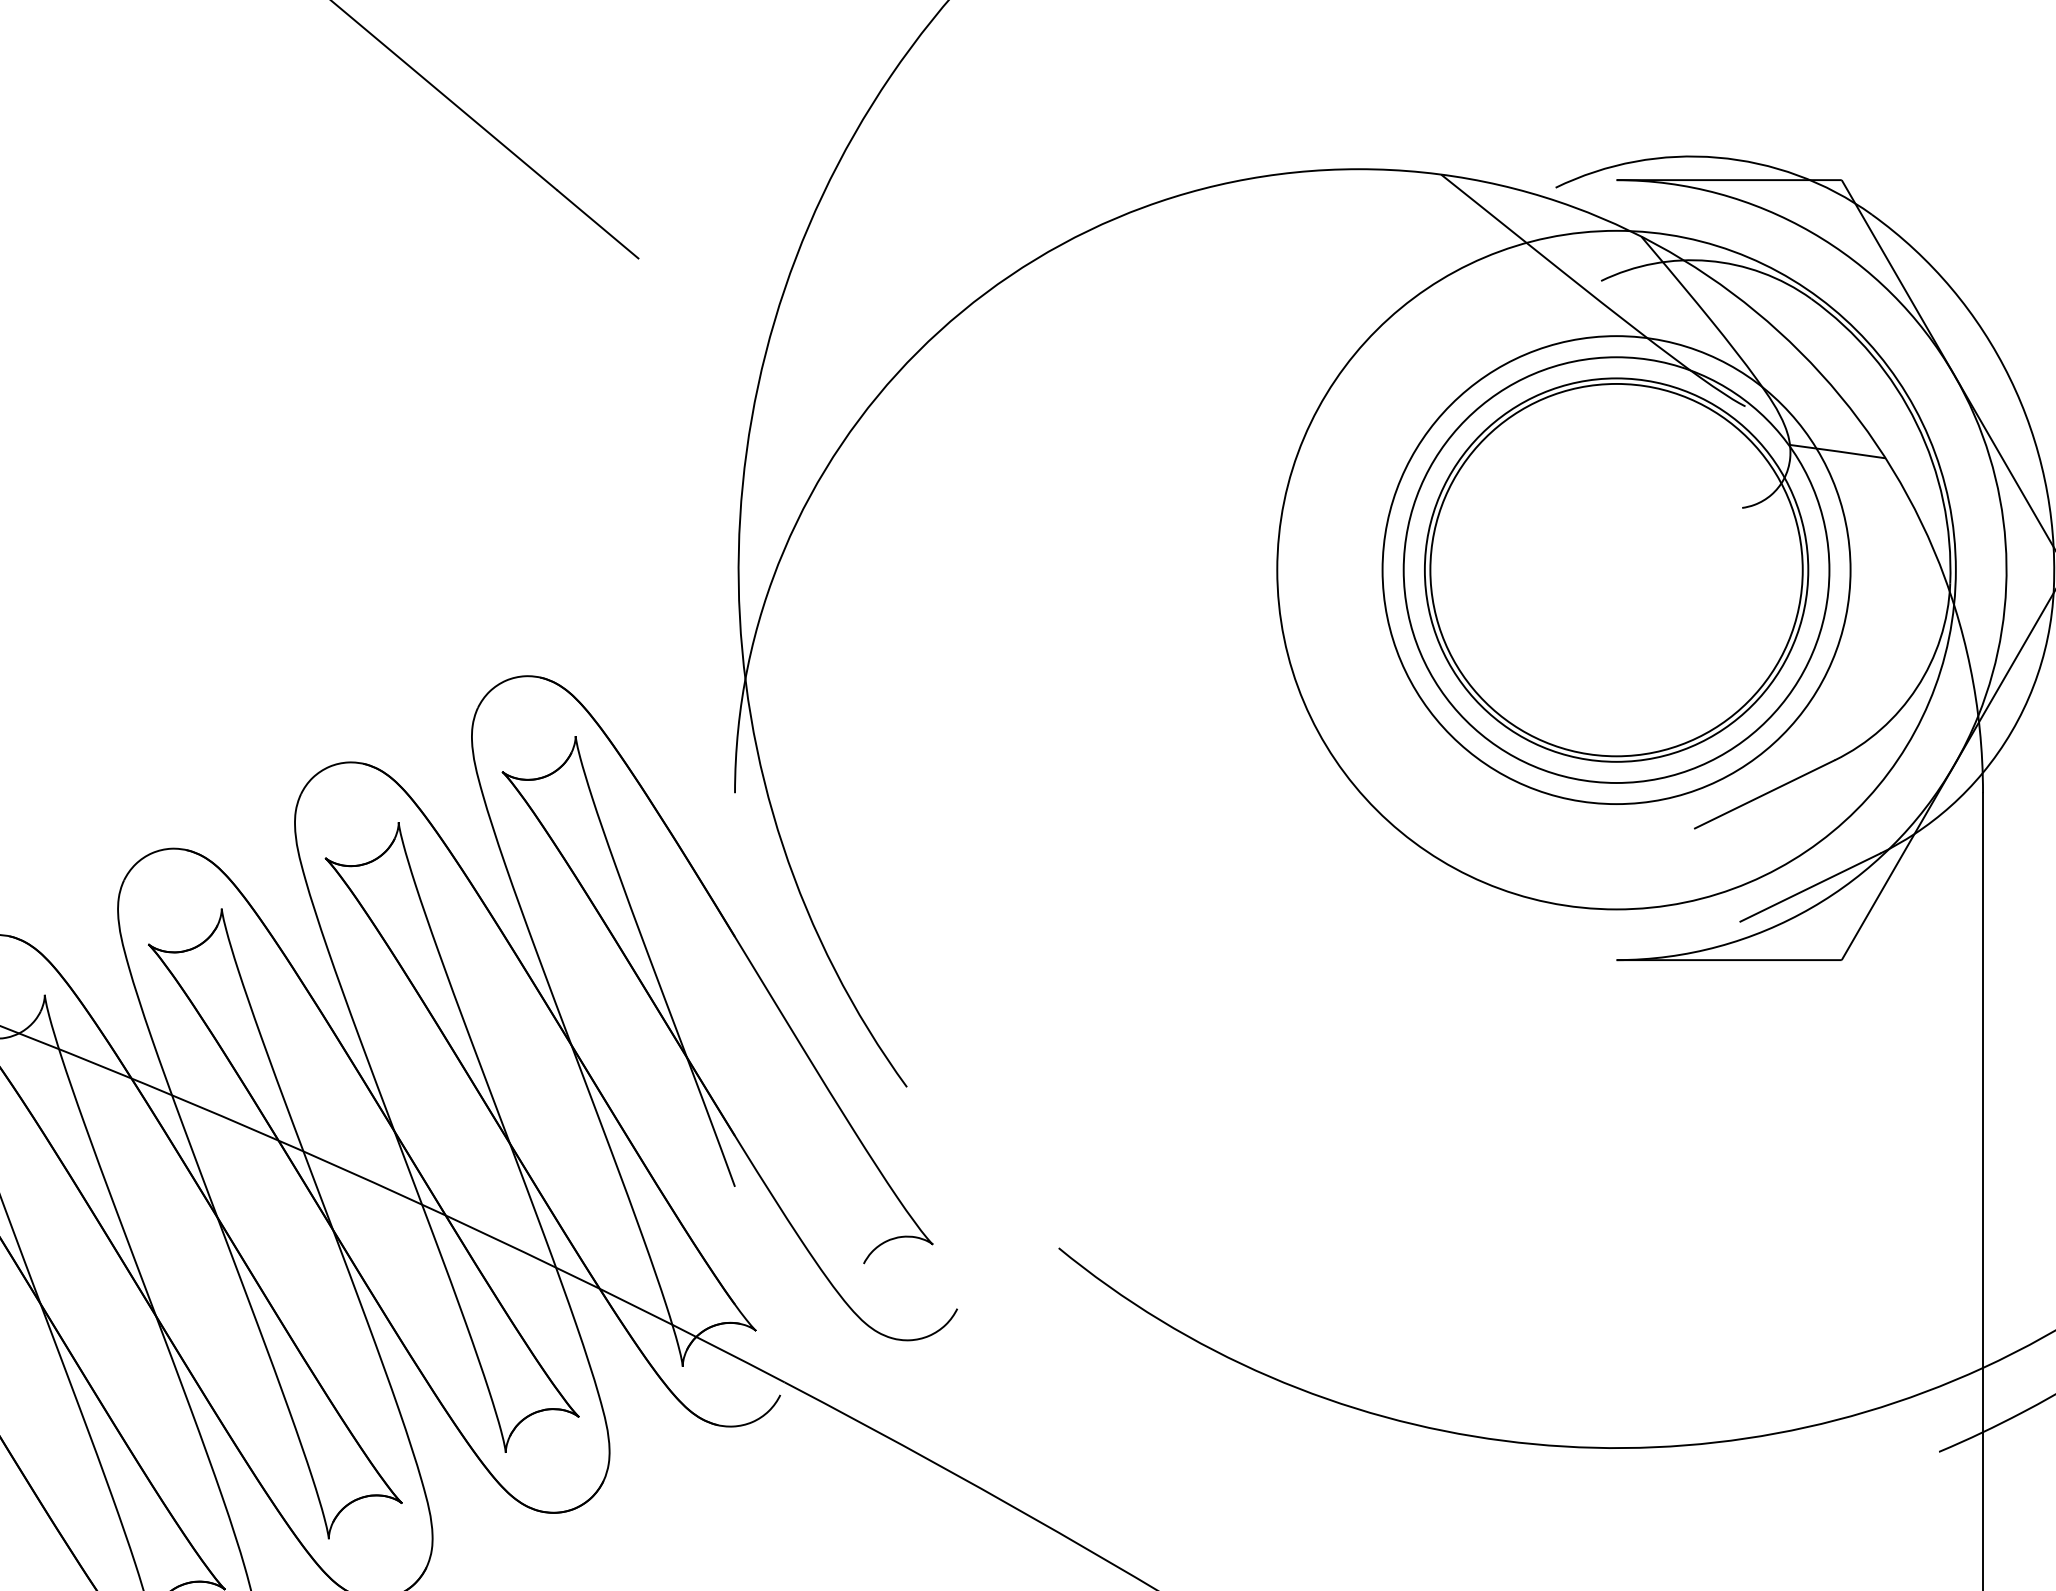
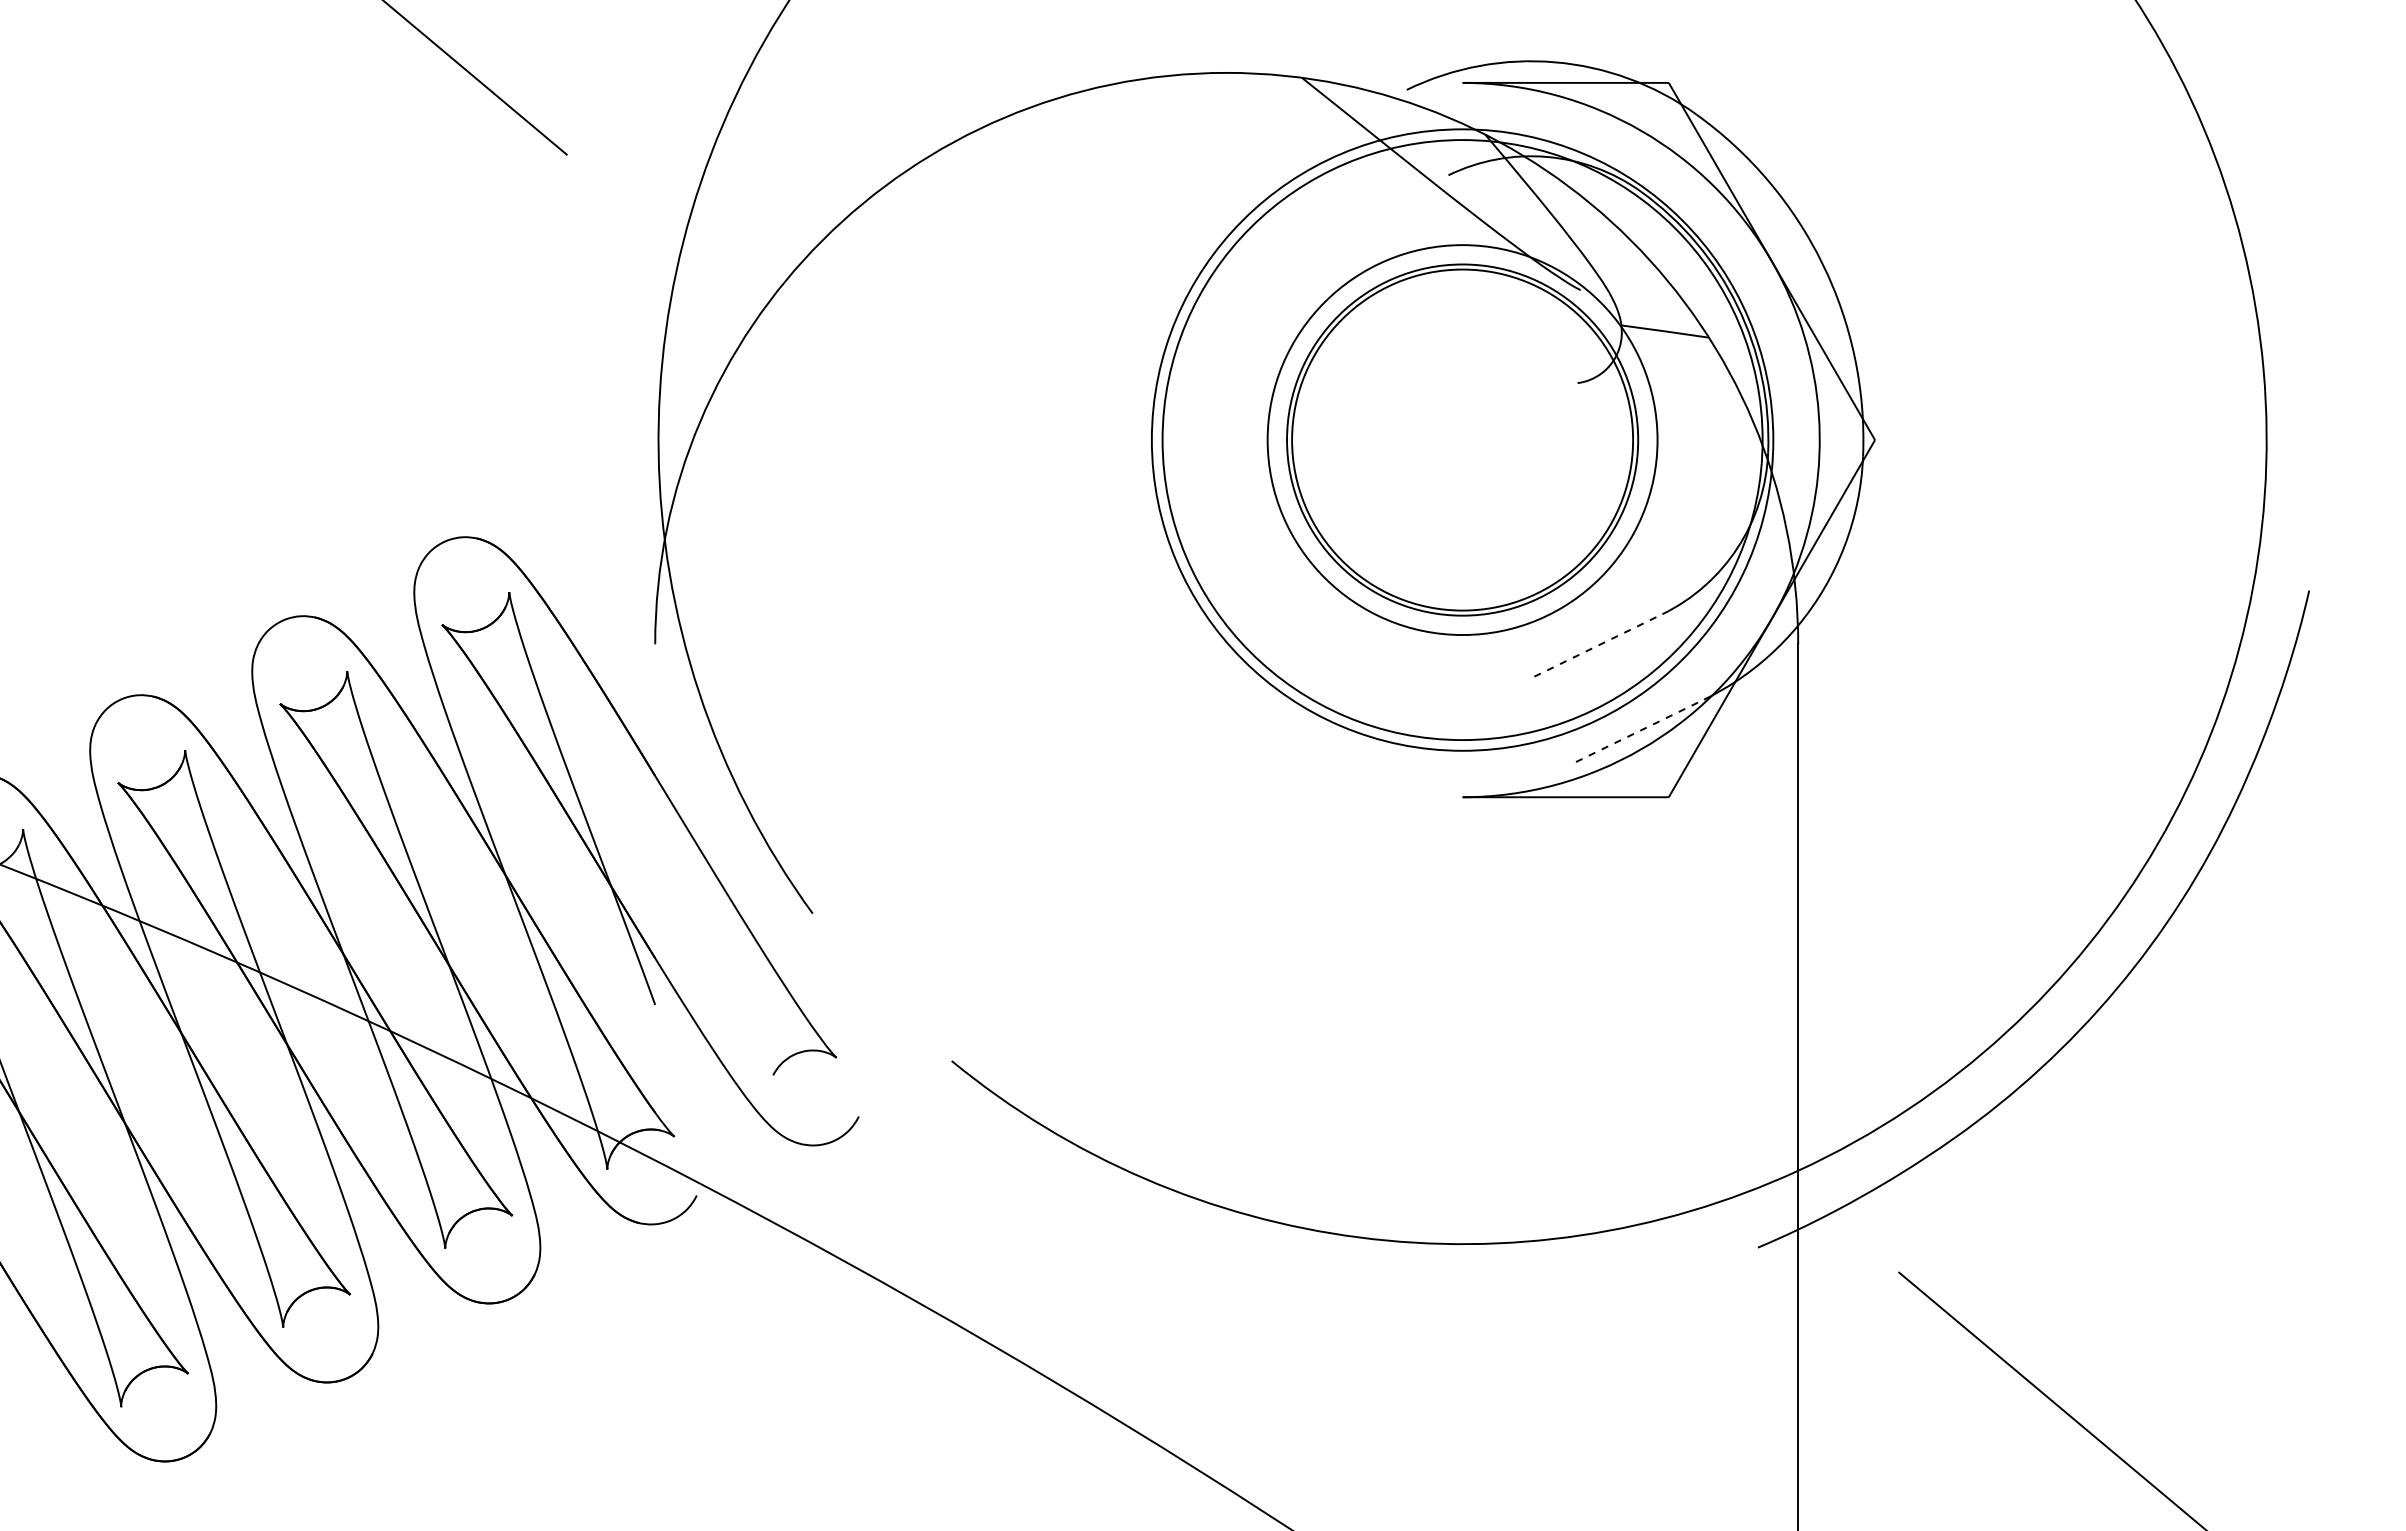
circle: (1616, 569) -> (1462, 439), size x1.4
line: (1764, 794) -> (1598, 645), solid -> dashed
line: (1810, 887) -> (1640, 730), solid -> dashed

